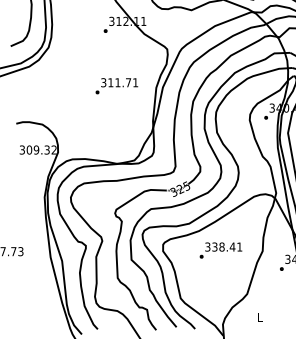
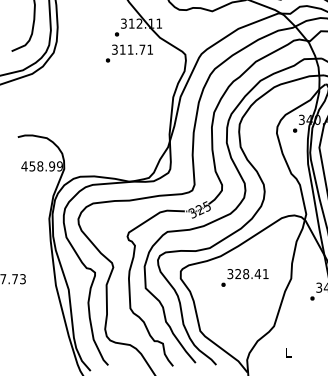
text: (116, 86) -> (129, 53), moved
text: (37, 150) -> (41, 166), 309.32 -> 458.99
text: (215, 247) -> (238, 274), 338.41 -> 328.41

